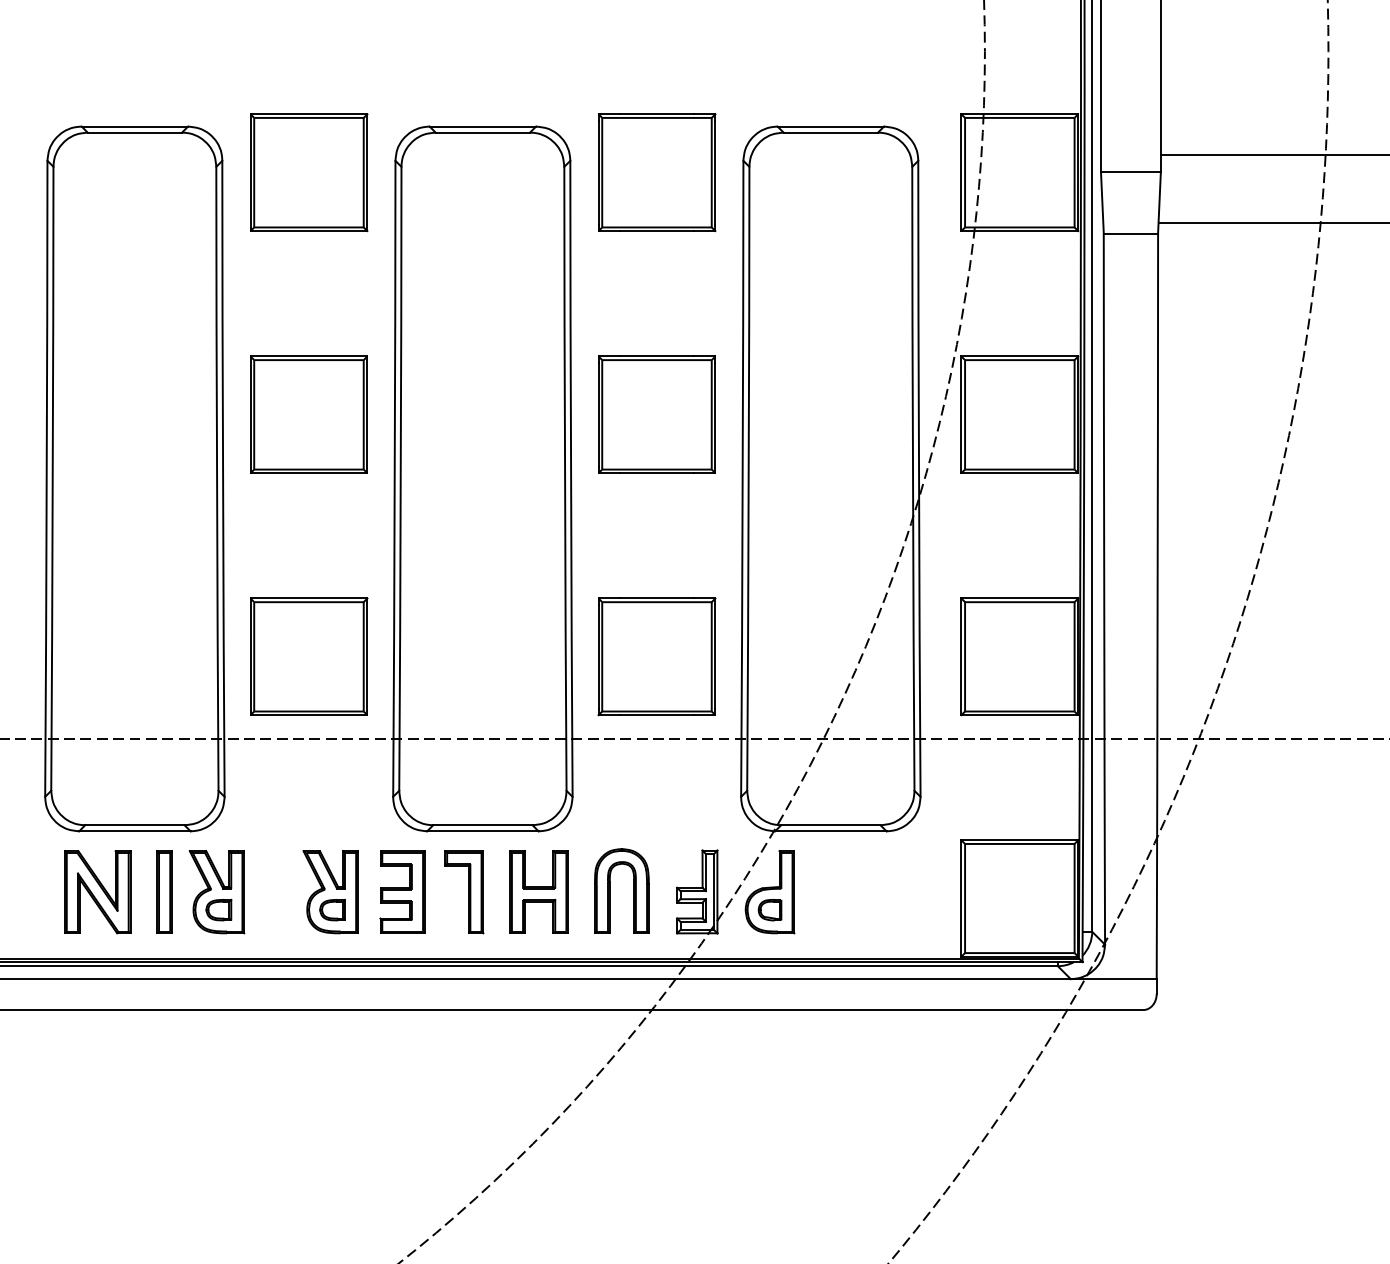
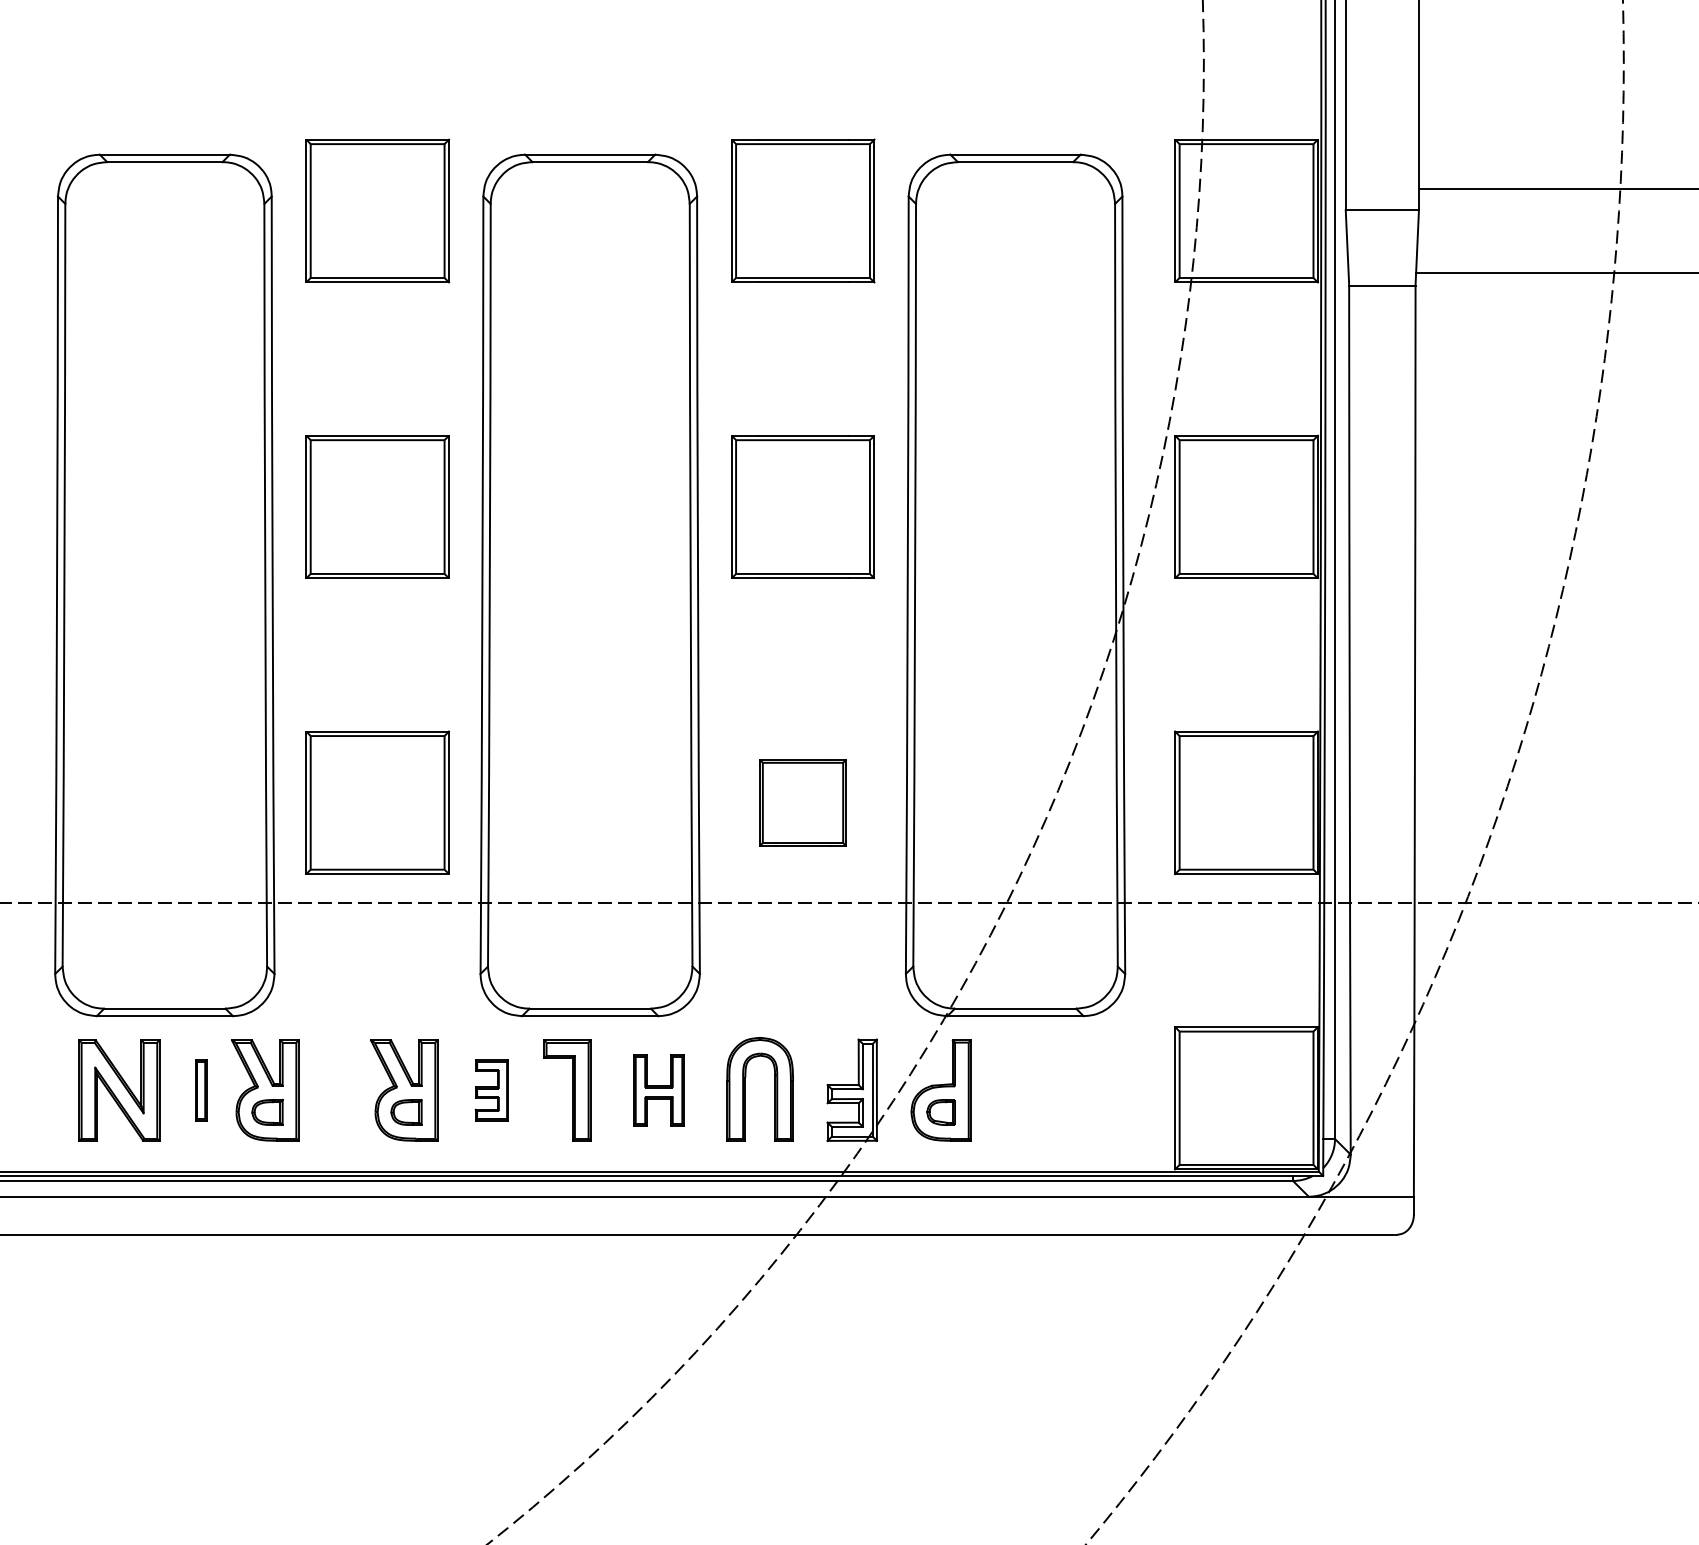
part: (656, 656) -> (802, 802), size x0.6
part: (164, 892) -> (200, 1090), size x0.6
part: (402, 892) -> (491, 1090), size x0.6
part: (538, 892) -> (658, 1090), size x0.7

